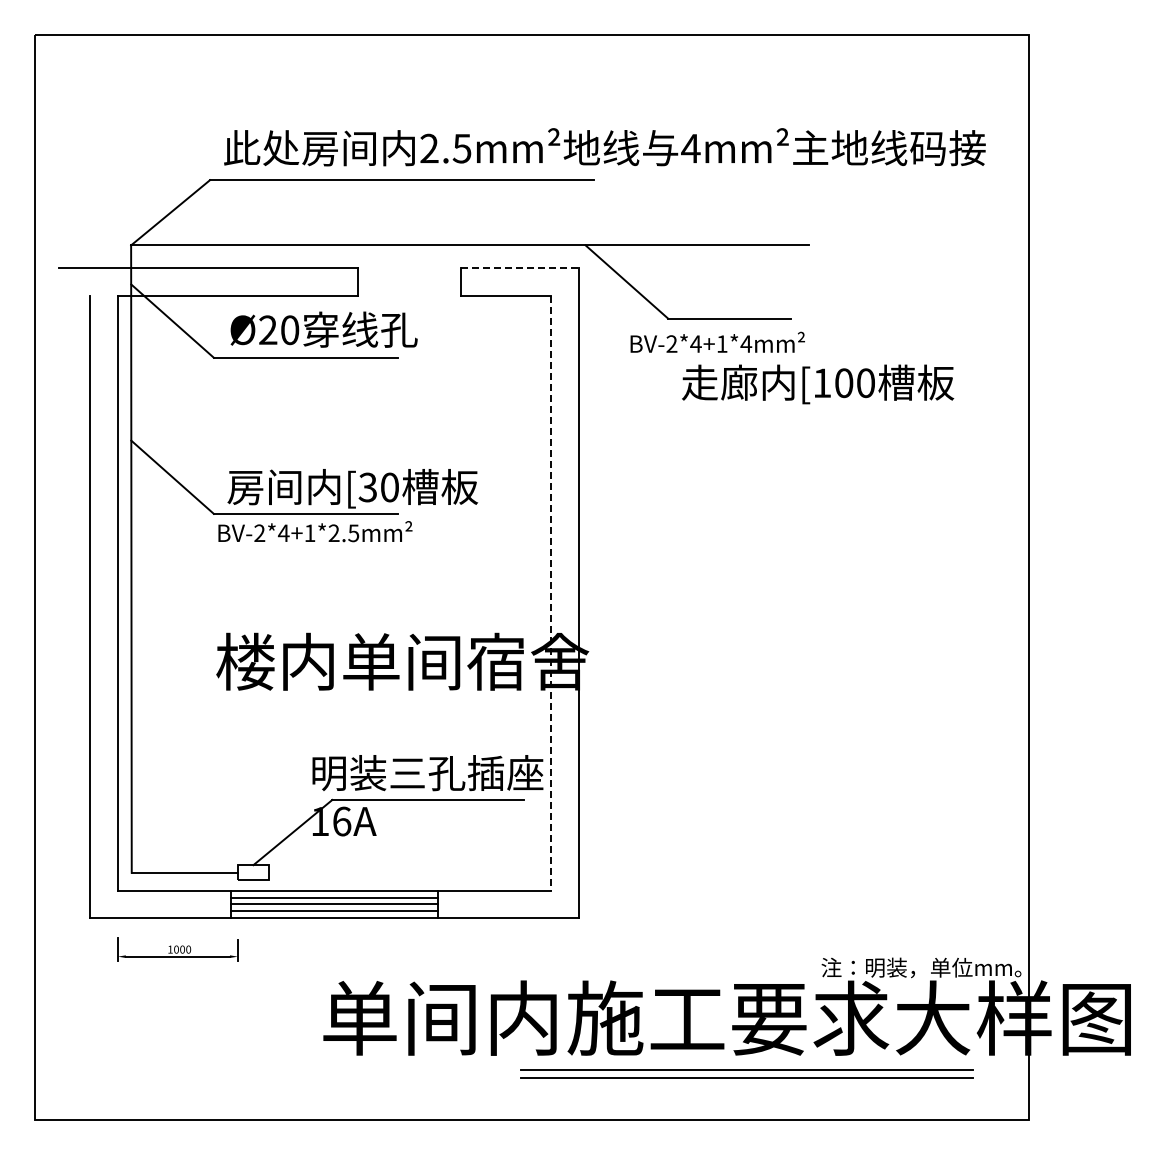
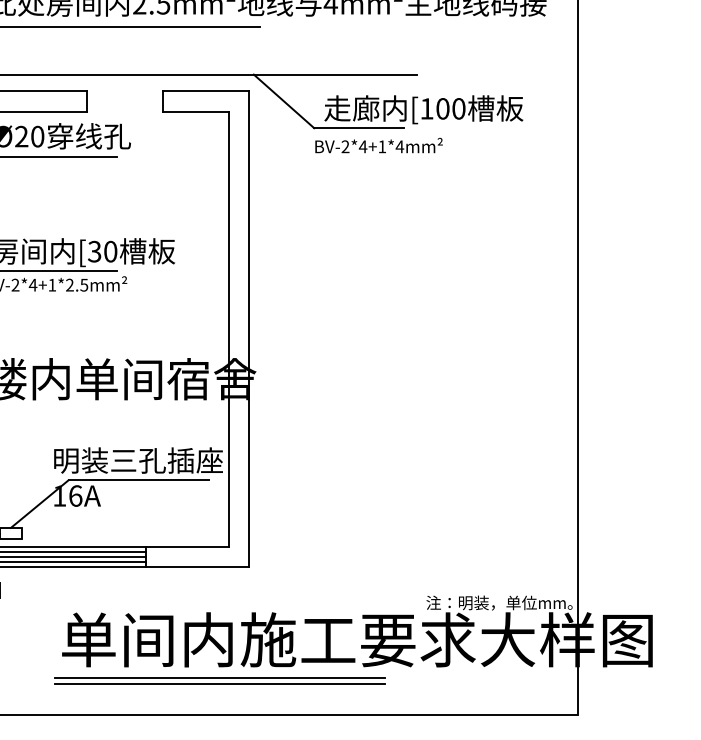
line: (520, 268) -> (206, 91), dashed -> solid
text: (717, 341) -> (378, 144), moved
text: (818, 384) -> (424, 109), moved
line: (551, 593) -> (228, 329), dashed -> solid
part: (746, 1073) -> (219, 680), moved

